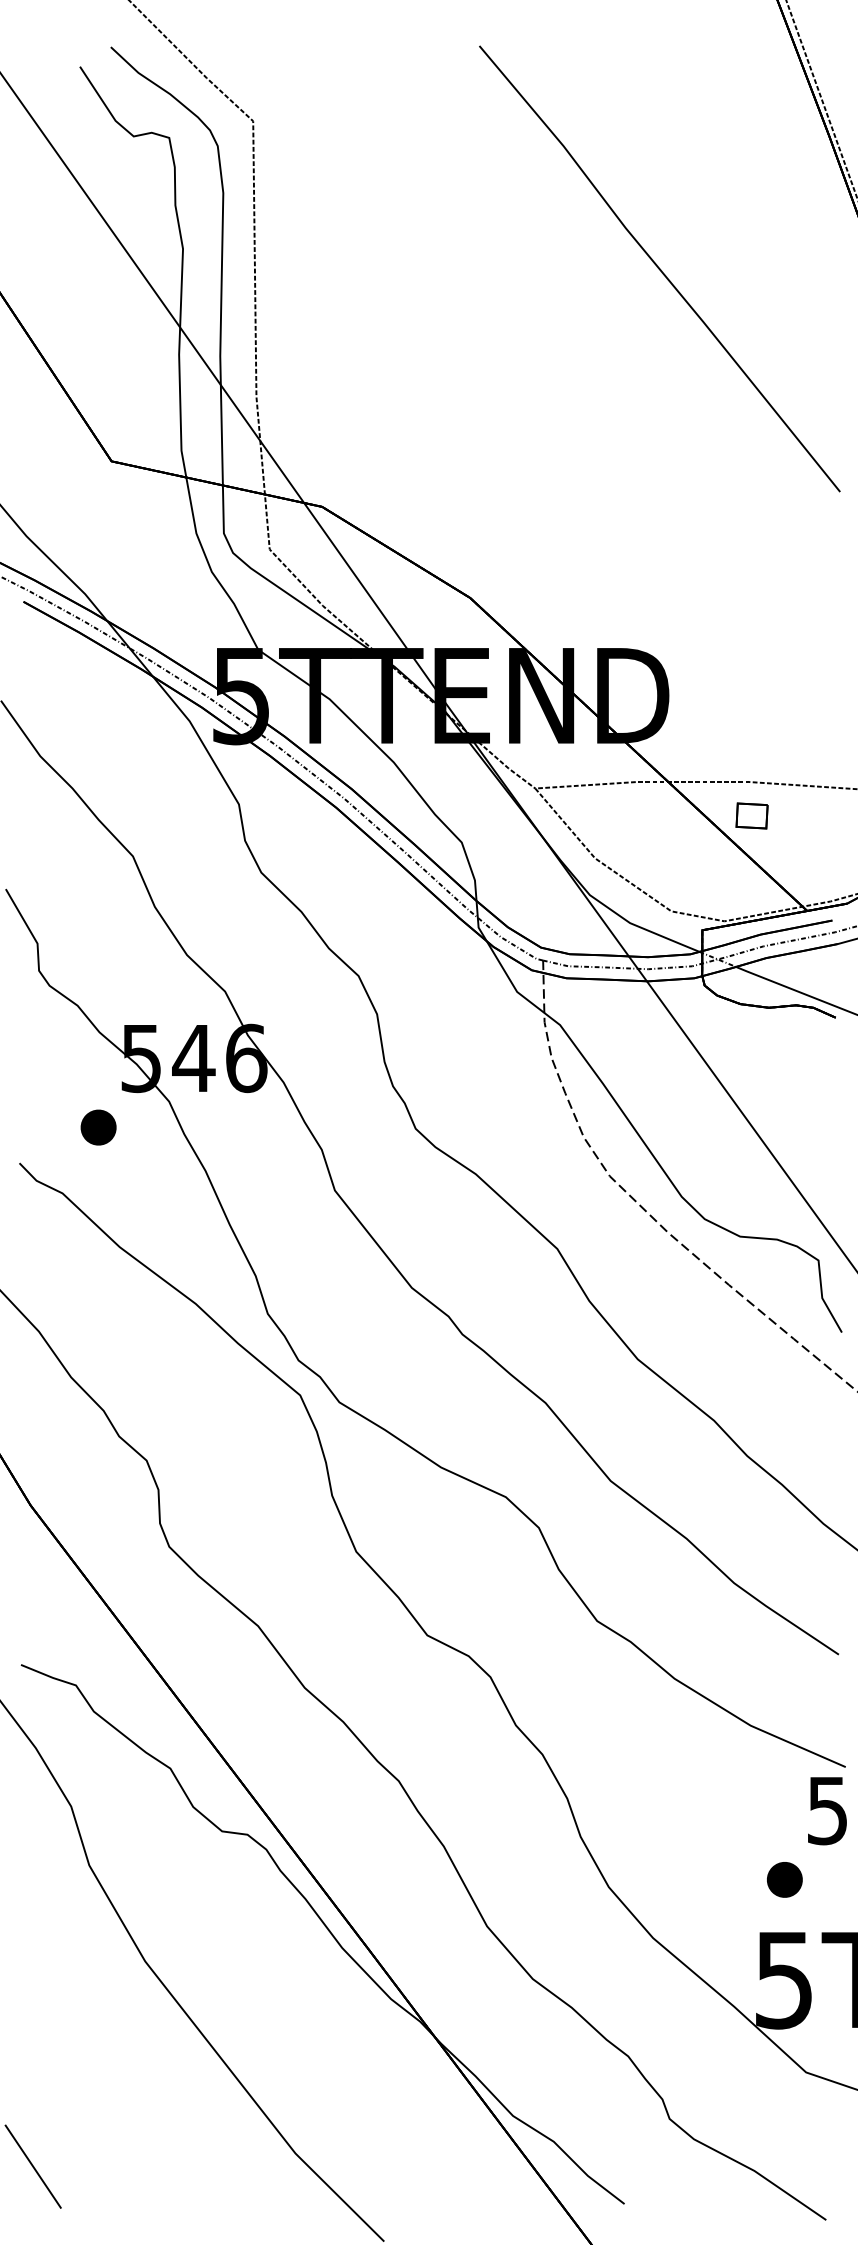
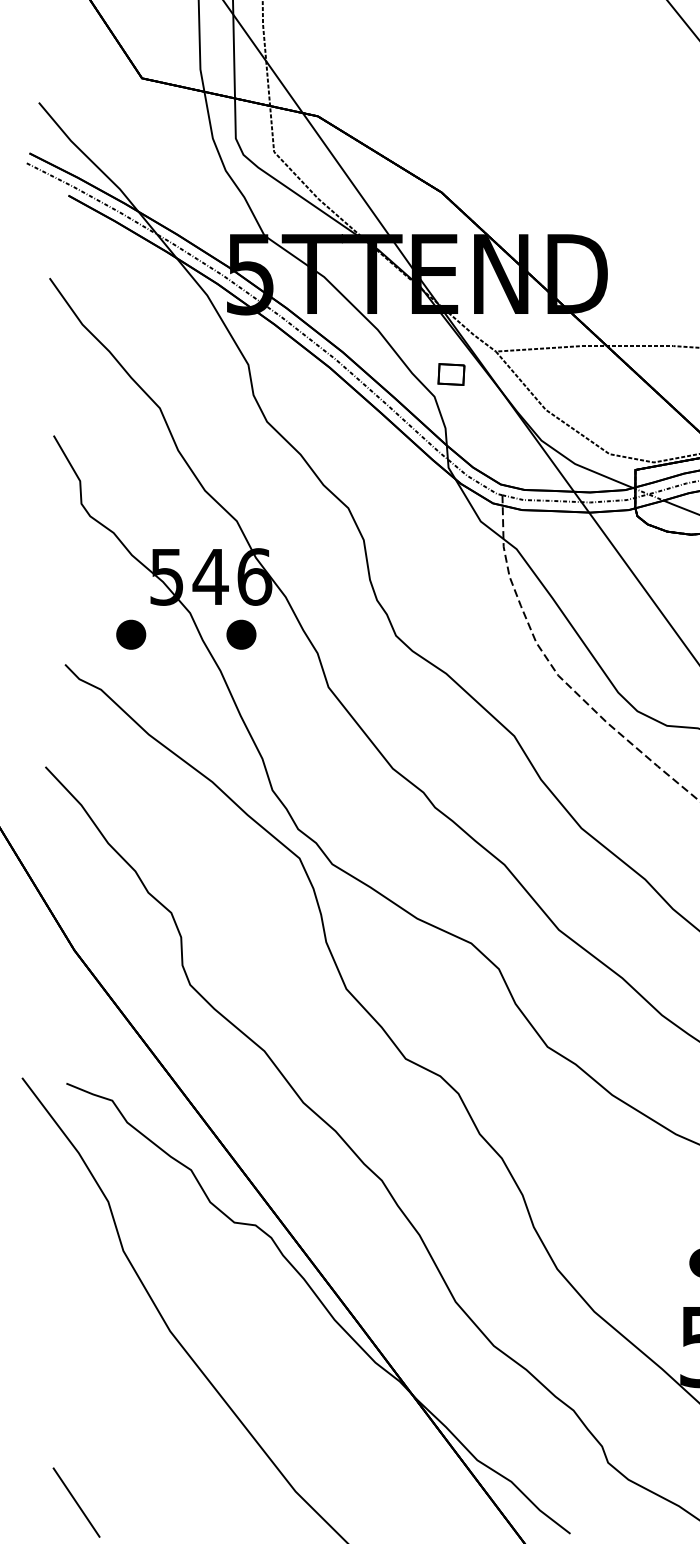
part: (751, 815) -> (450, 374), moved
part: (230, 1127) -> (241, 634), added

